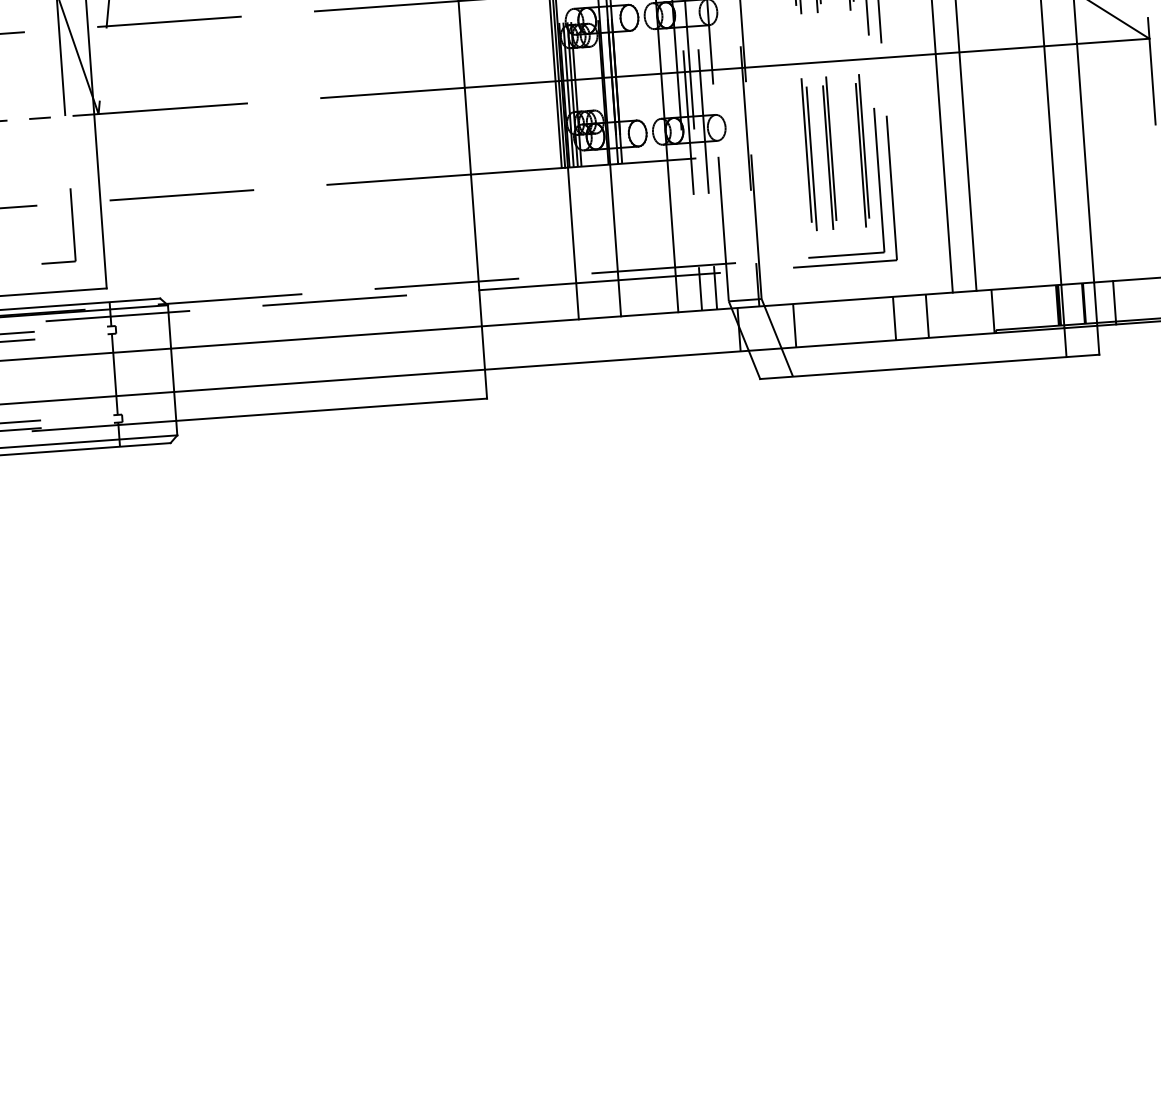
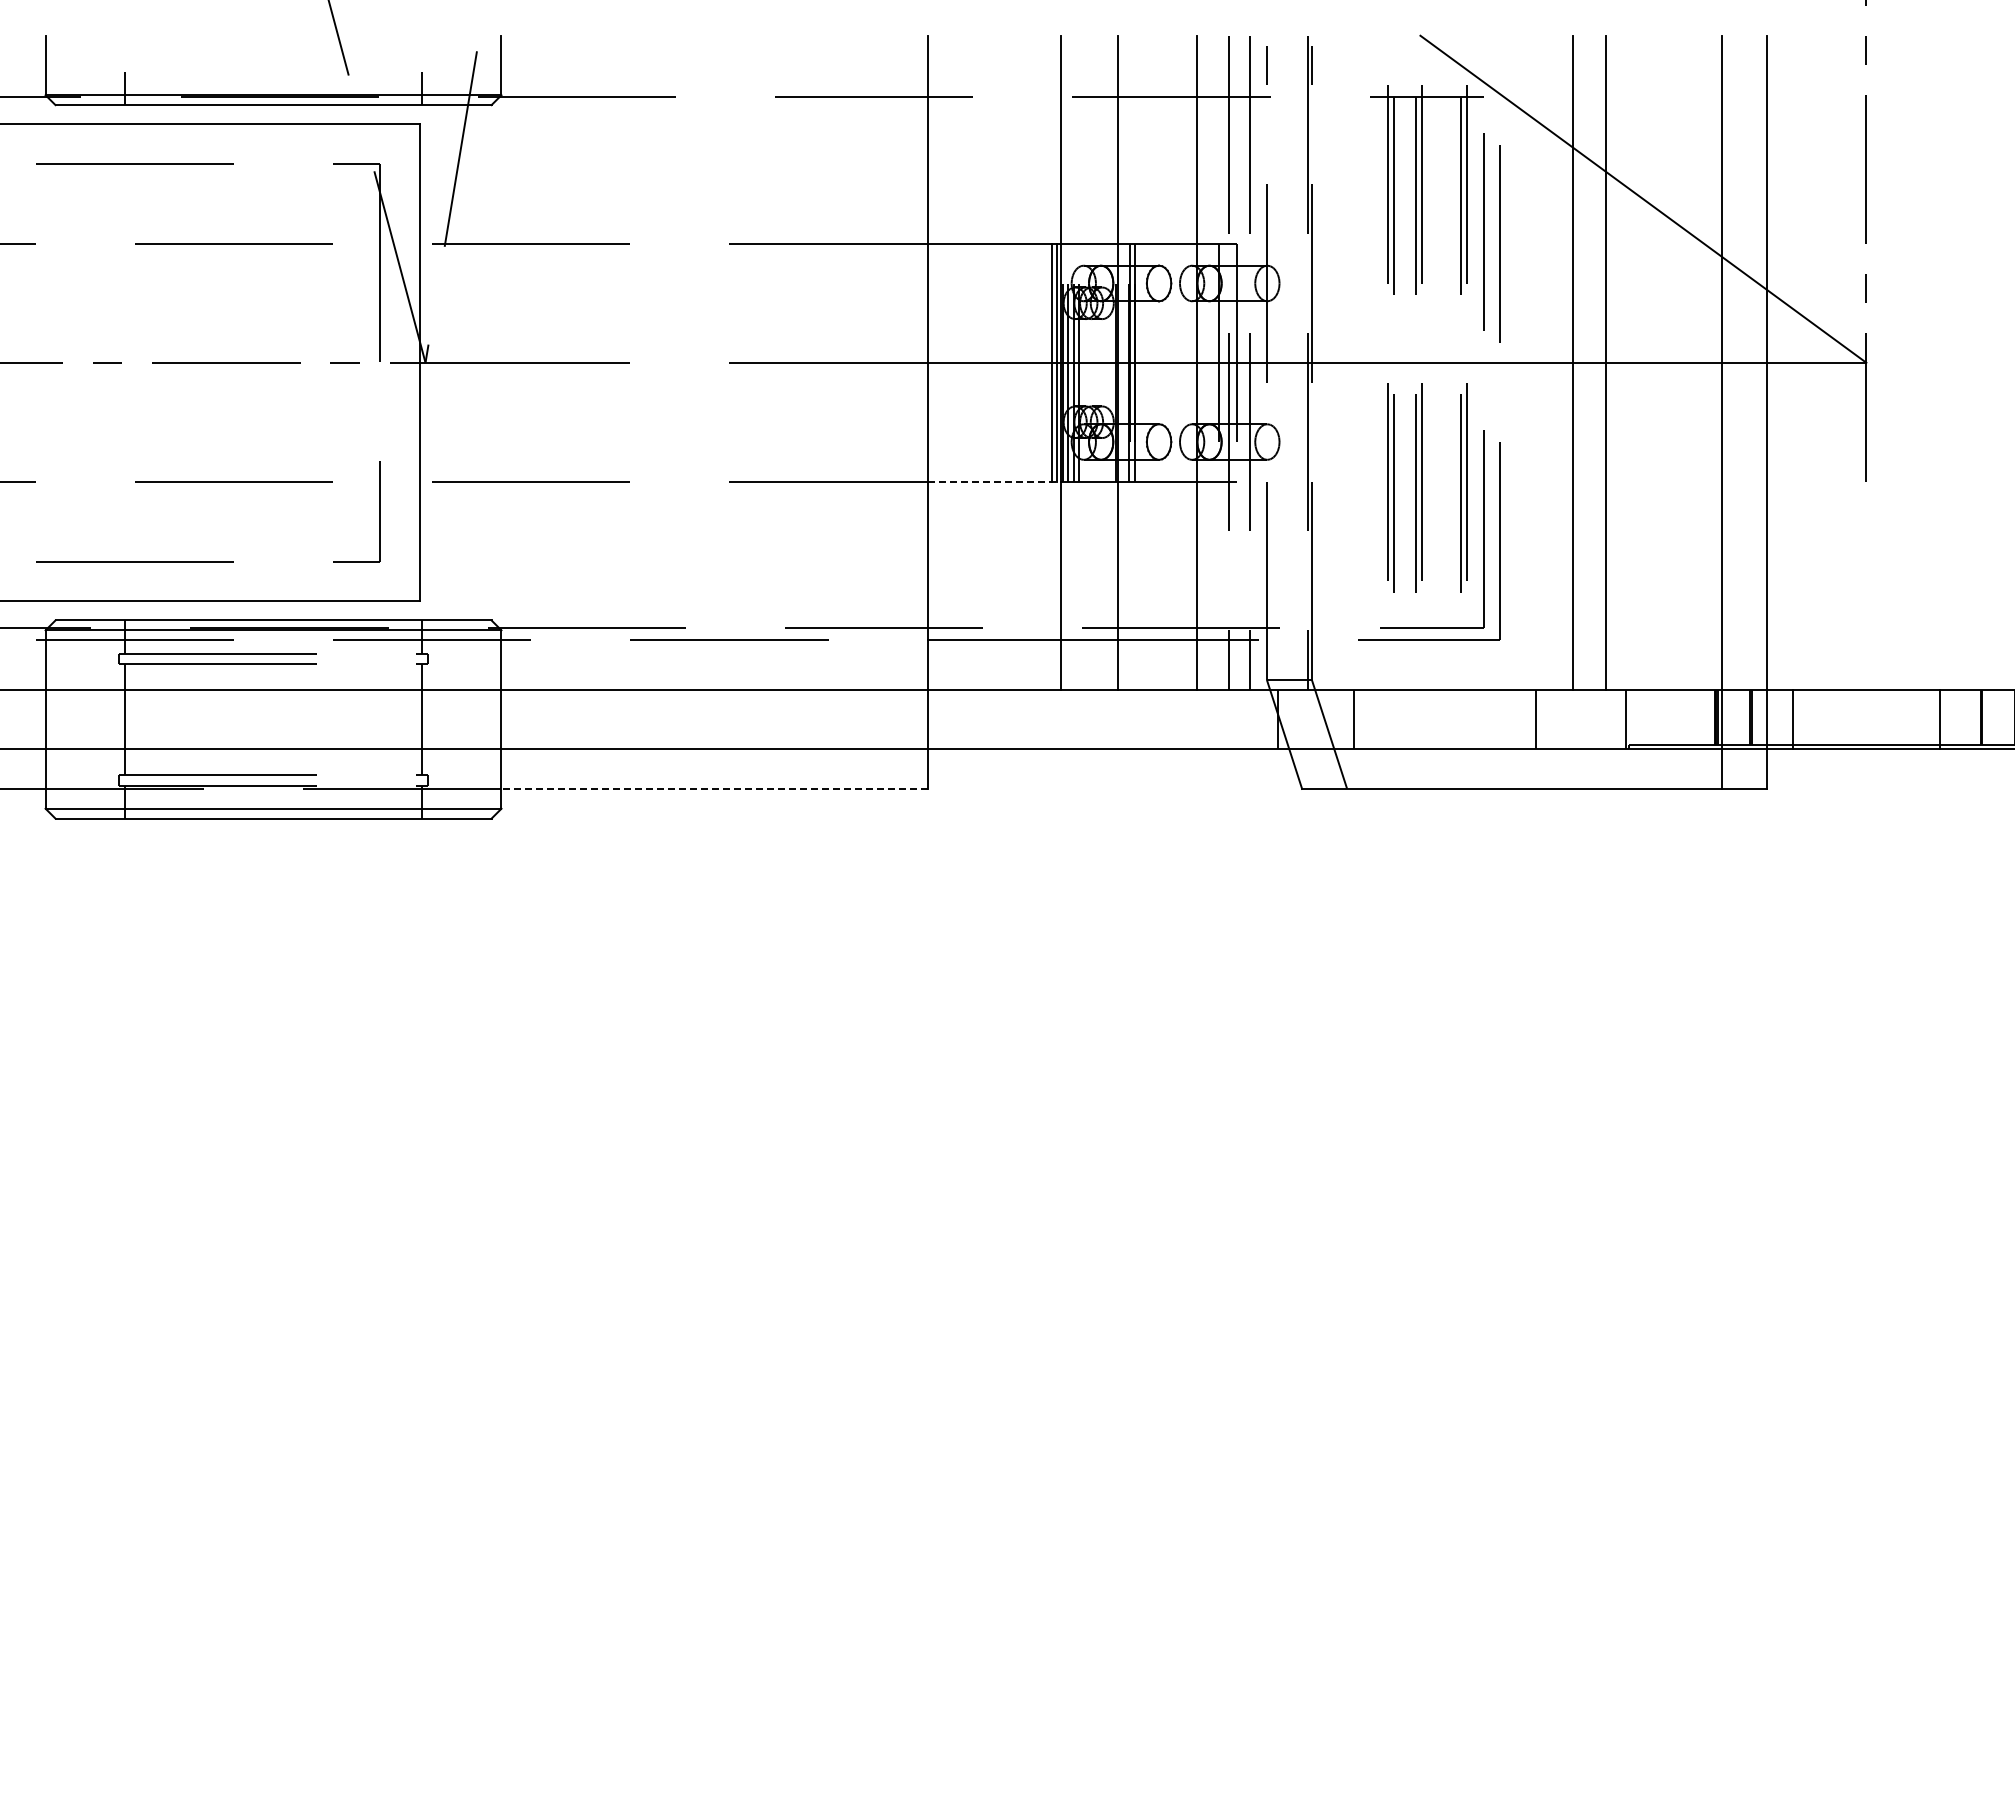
line: (519, 170) -> (994, 481), solid -> dashed
line: (894, 318) -> (1491, 719), removed
line: (331, 409) -> (714, 788), solid -> dashed

